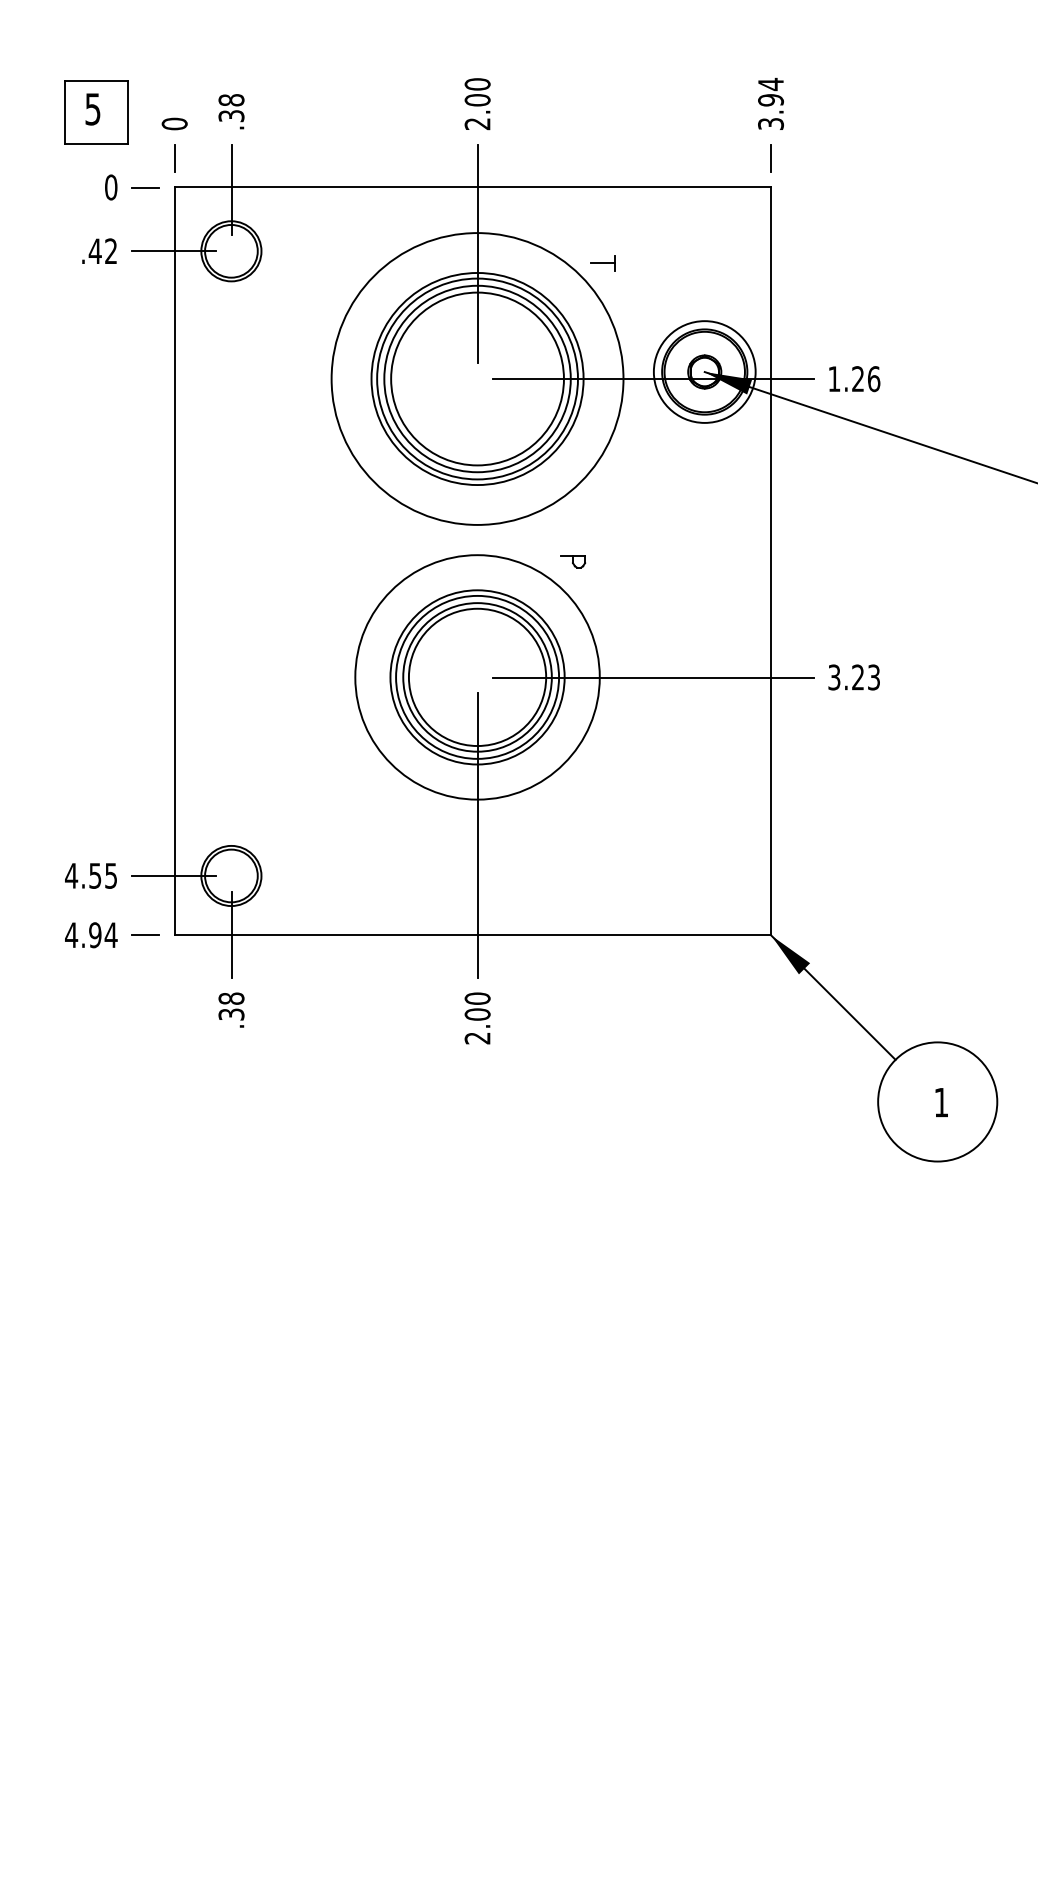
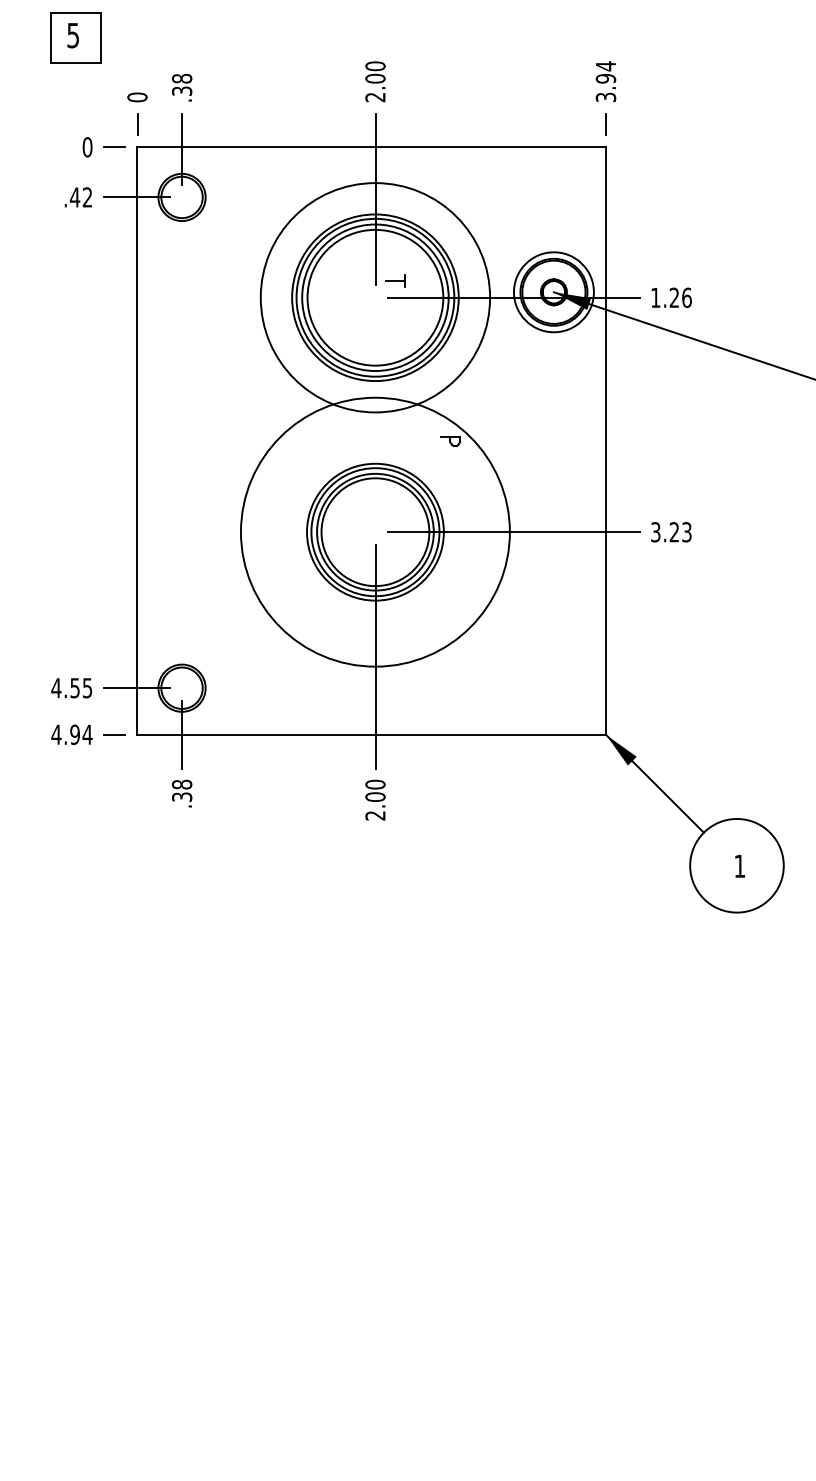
part: (96, 112) -> (76, 38), moved
part: (602, 263) -> (395, 280), moved
circle: (477, 677) -> (375, 532), size x1.4

